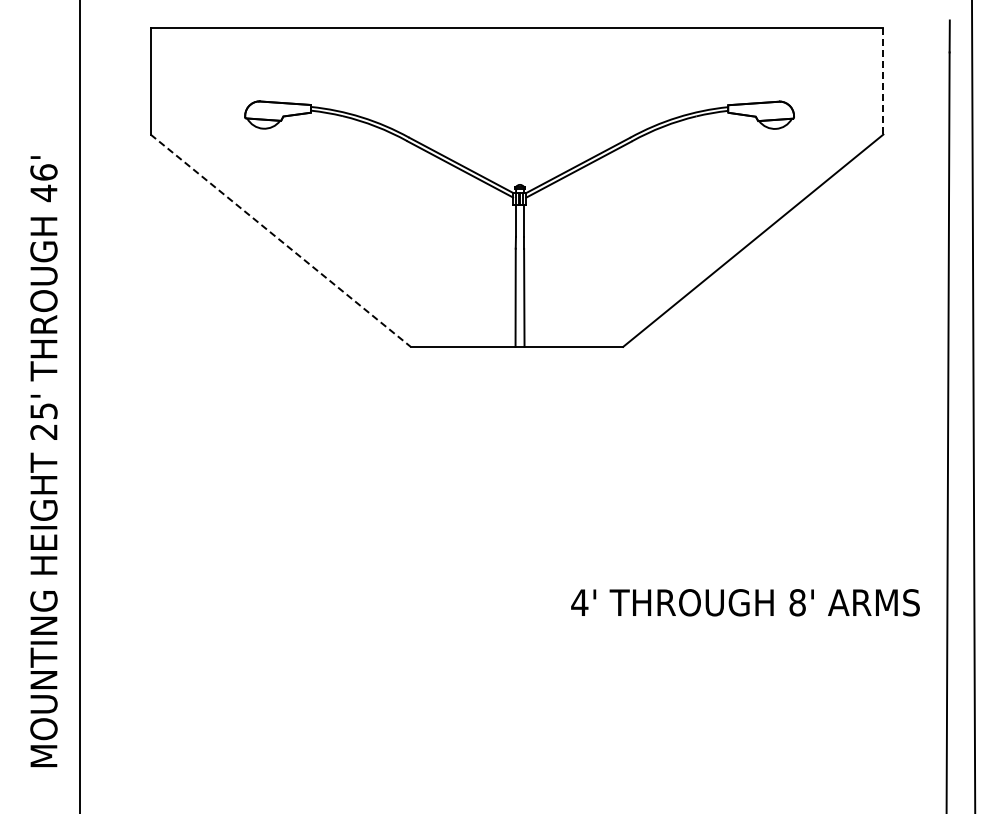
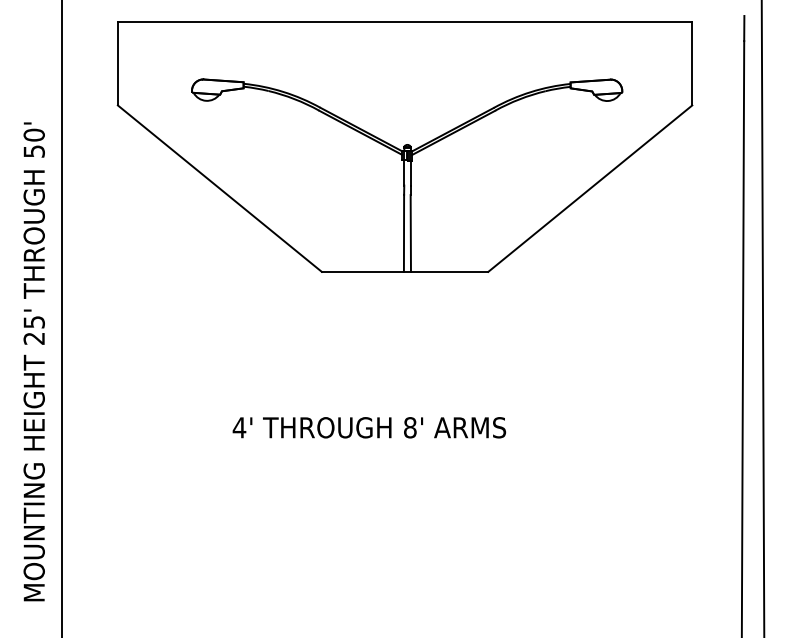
line: (883, 82) -> (692, 64), dashed -> solid
text: (43, 183) -> (33, 143), 46' -> 50'
line: (280, 240) -> (219, 188), dashed -> solid
text: (745, 602) -> (369, 427), moved

